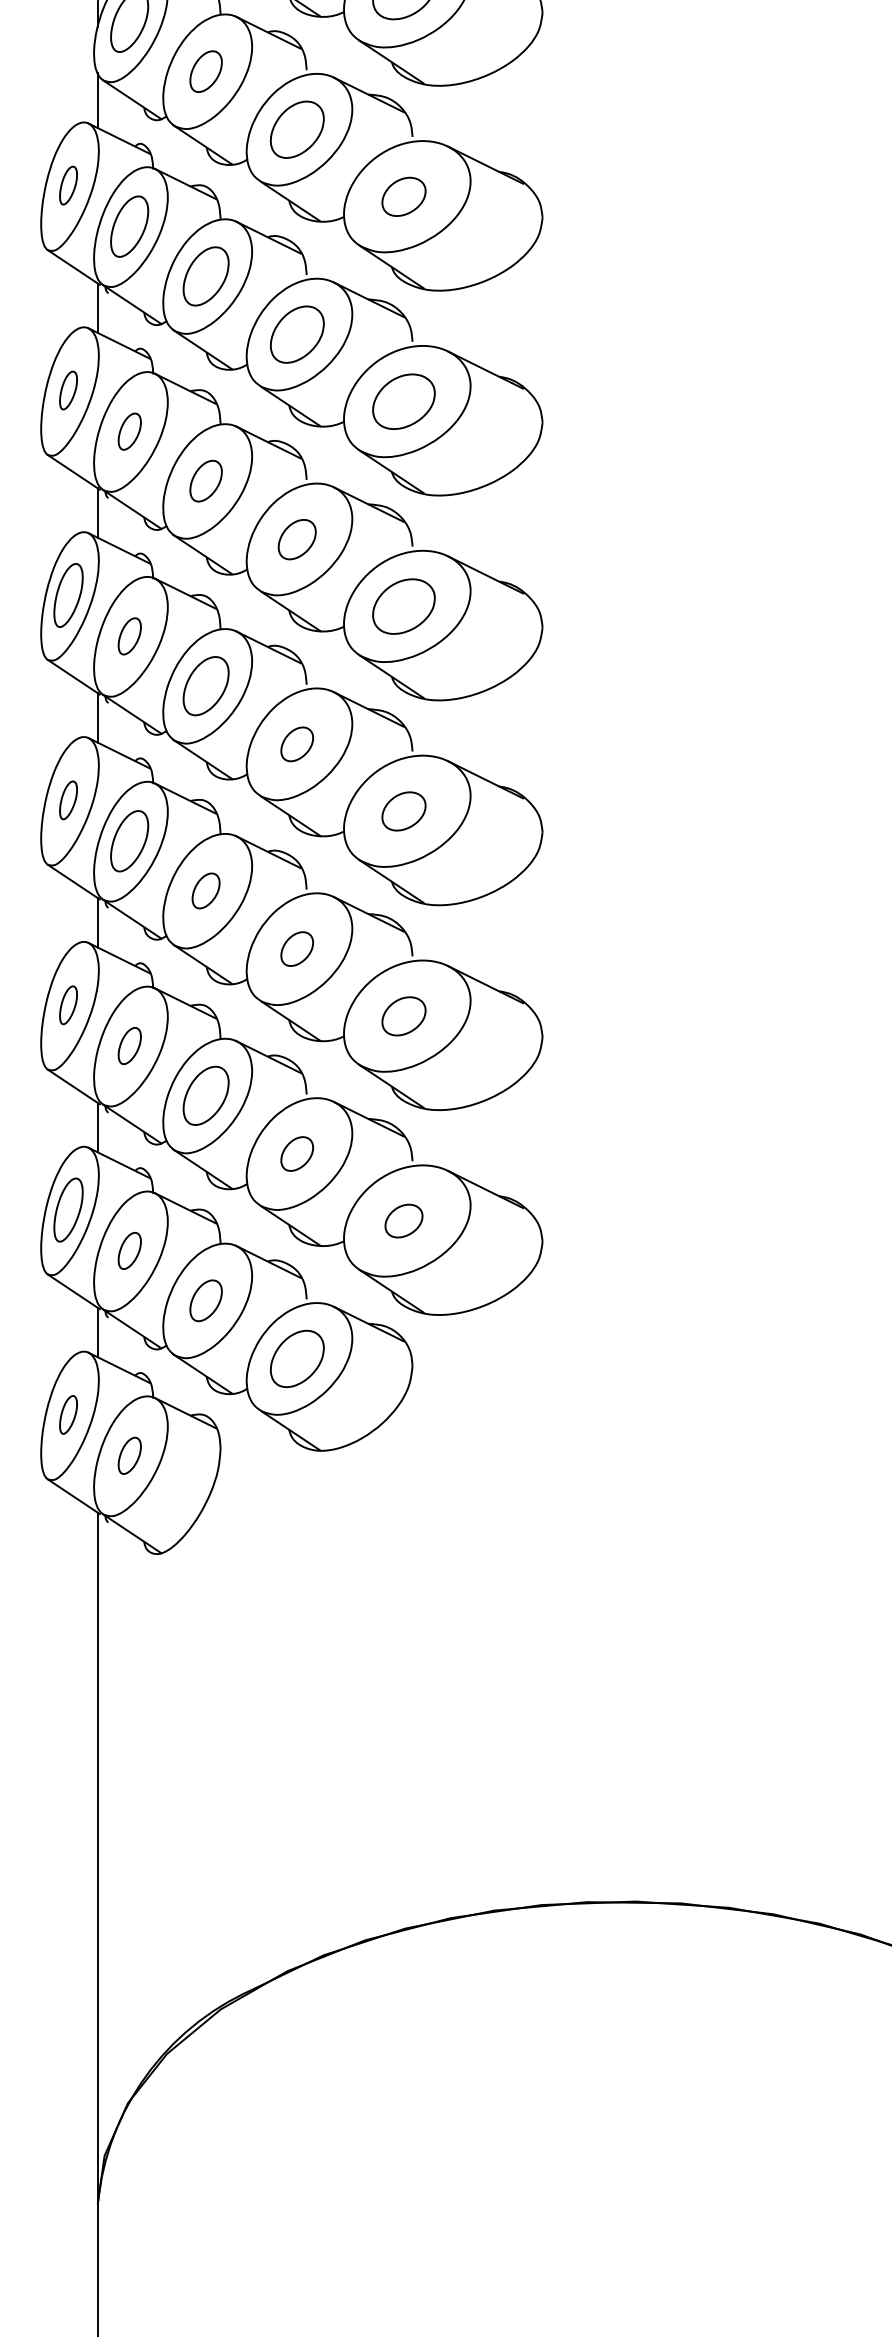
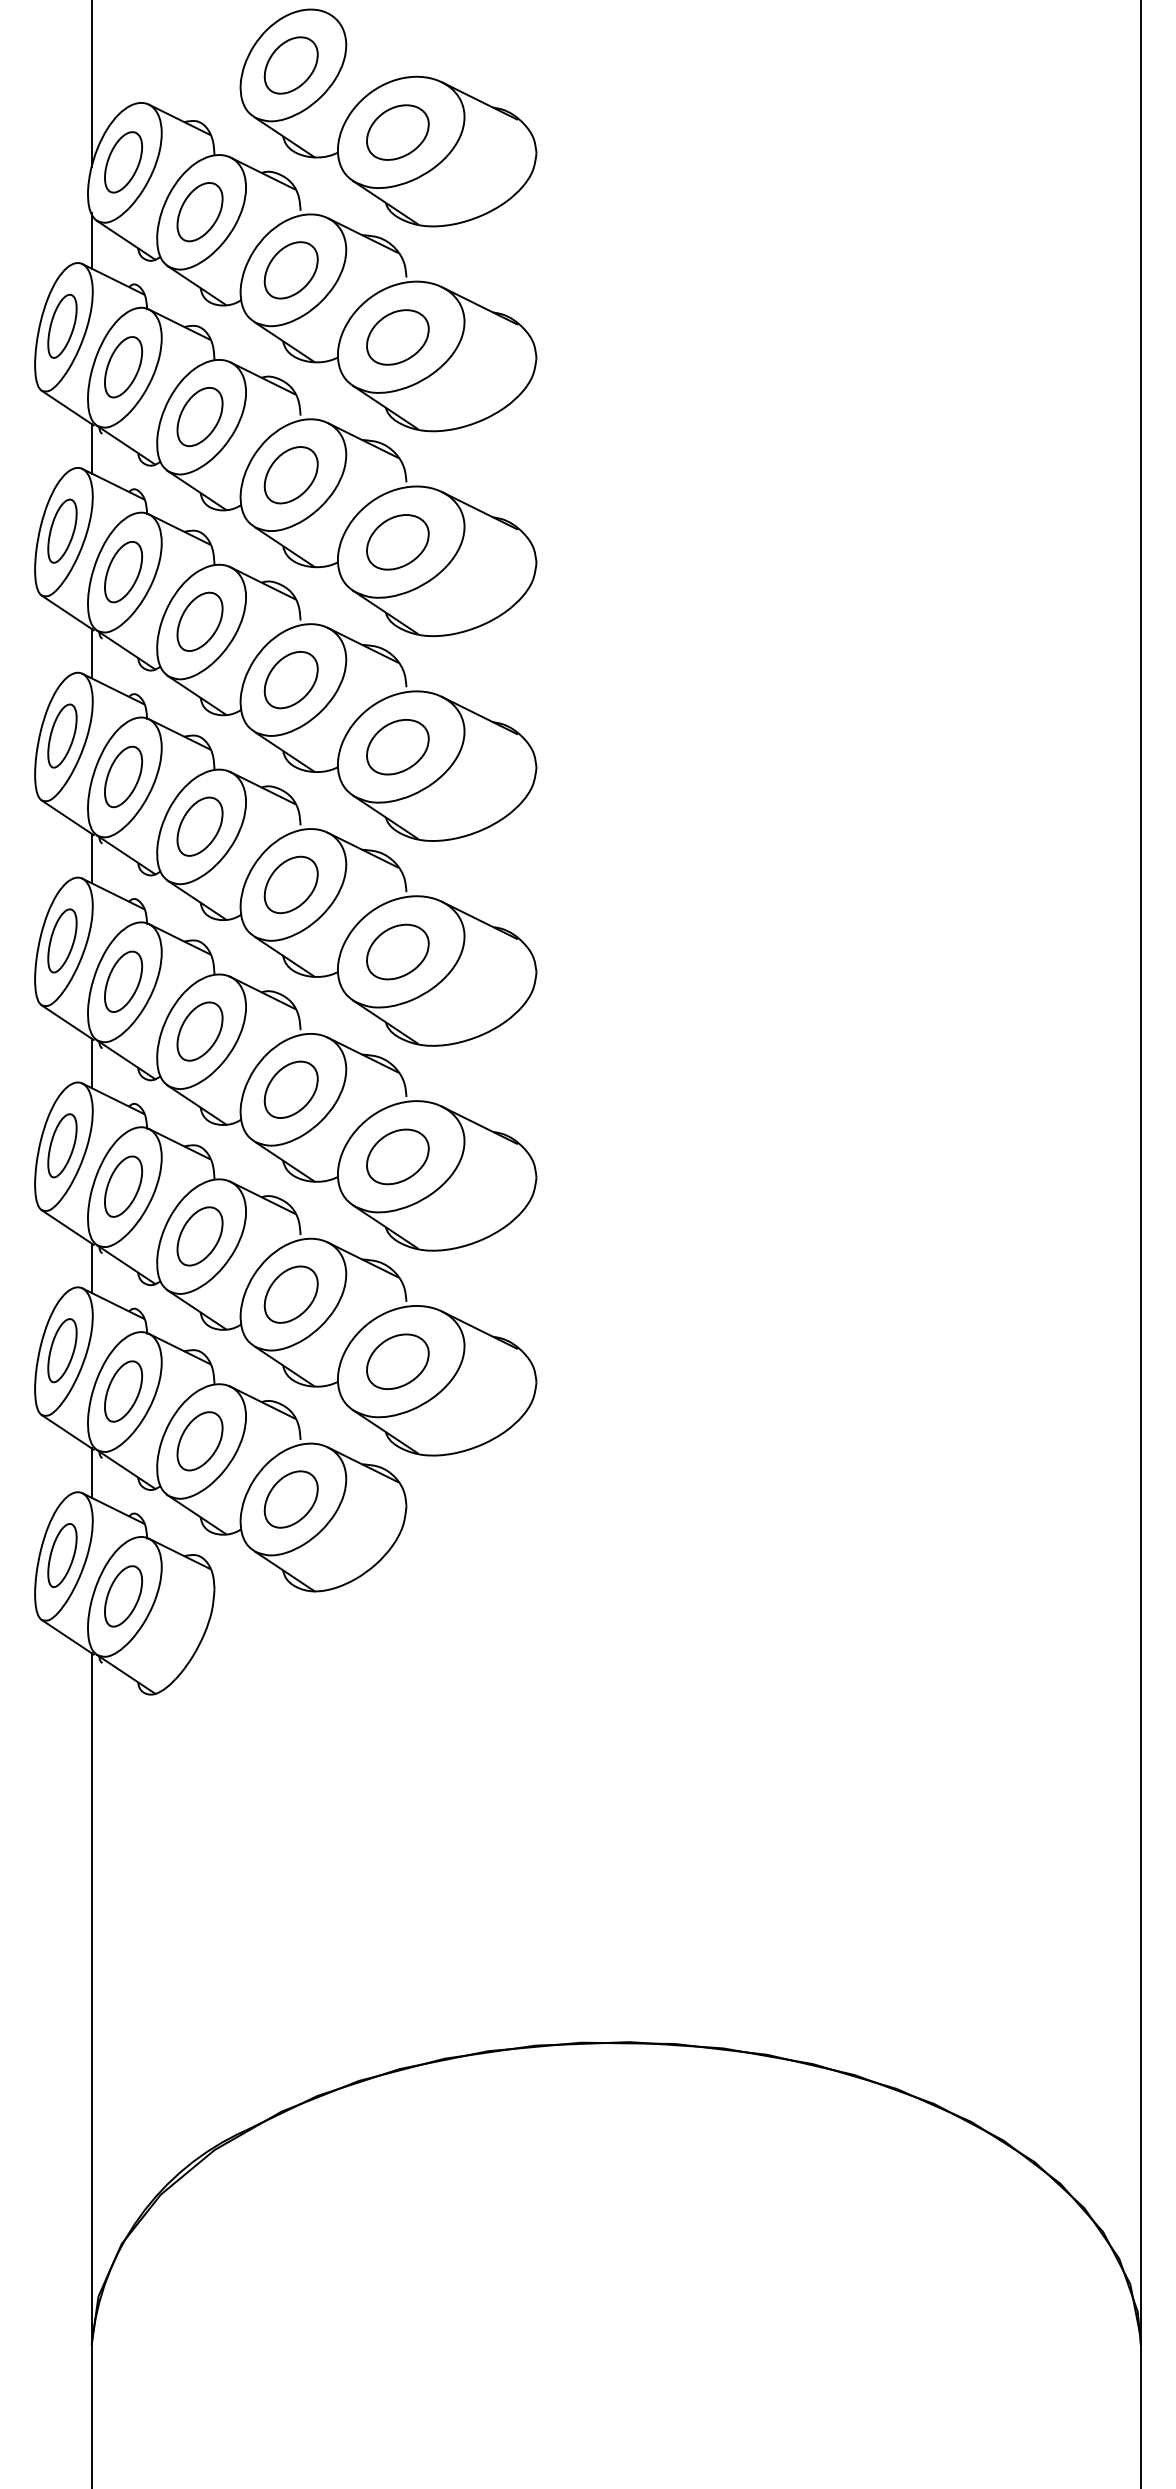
part: (205, 71) -> (199, 212), size x1.43
part: (68, 184) -> (62, 325), size x1.67
part: (403, 196) -> (397, 337), size x1.43
part: (68, 389) -> (62, 530), size x1.67
part: (129, 431) -> (123, 572), size x1.67
part: (205, 480) -> (199, 621), size x1.43
part: (296, 539) -> (290, 680), size x1.43
part: (129, 635) -> (123, 776), size x1.67
part: (296, 743) -> (290, 884), size x1.67
part: (68, 799) -> (62, 940), size x1.67
part: (403, 810) -> (397, 951), size x1.43
part: (205, 890) -> (199, 1031), size x1.67
part: (296, 948) -> (290, 1089), size x1.67
part: (68, 1004) -> (62, 1145), size x1.67
part: (403, 1015) -> (397, 1156), size x1.43
part: (129, 1045) -> (123, 1186), size x1.67
part: (296, 1153) -> (290, 1294), size x1.67
part: (403, 1220) -> (397, 1361), size x1.67
part: (129, 1250) -> (123, 1391), size x1.67
part: (205, 1300) -> (199, 1441), size x1.43
part: (68, 1414) -> (62, 1555), size x1.67
part: (129, 1455) -> (123, 1596), size x1.67

